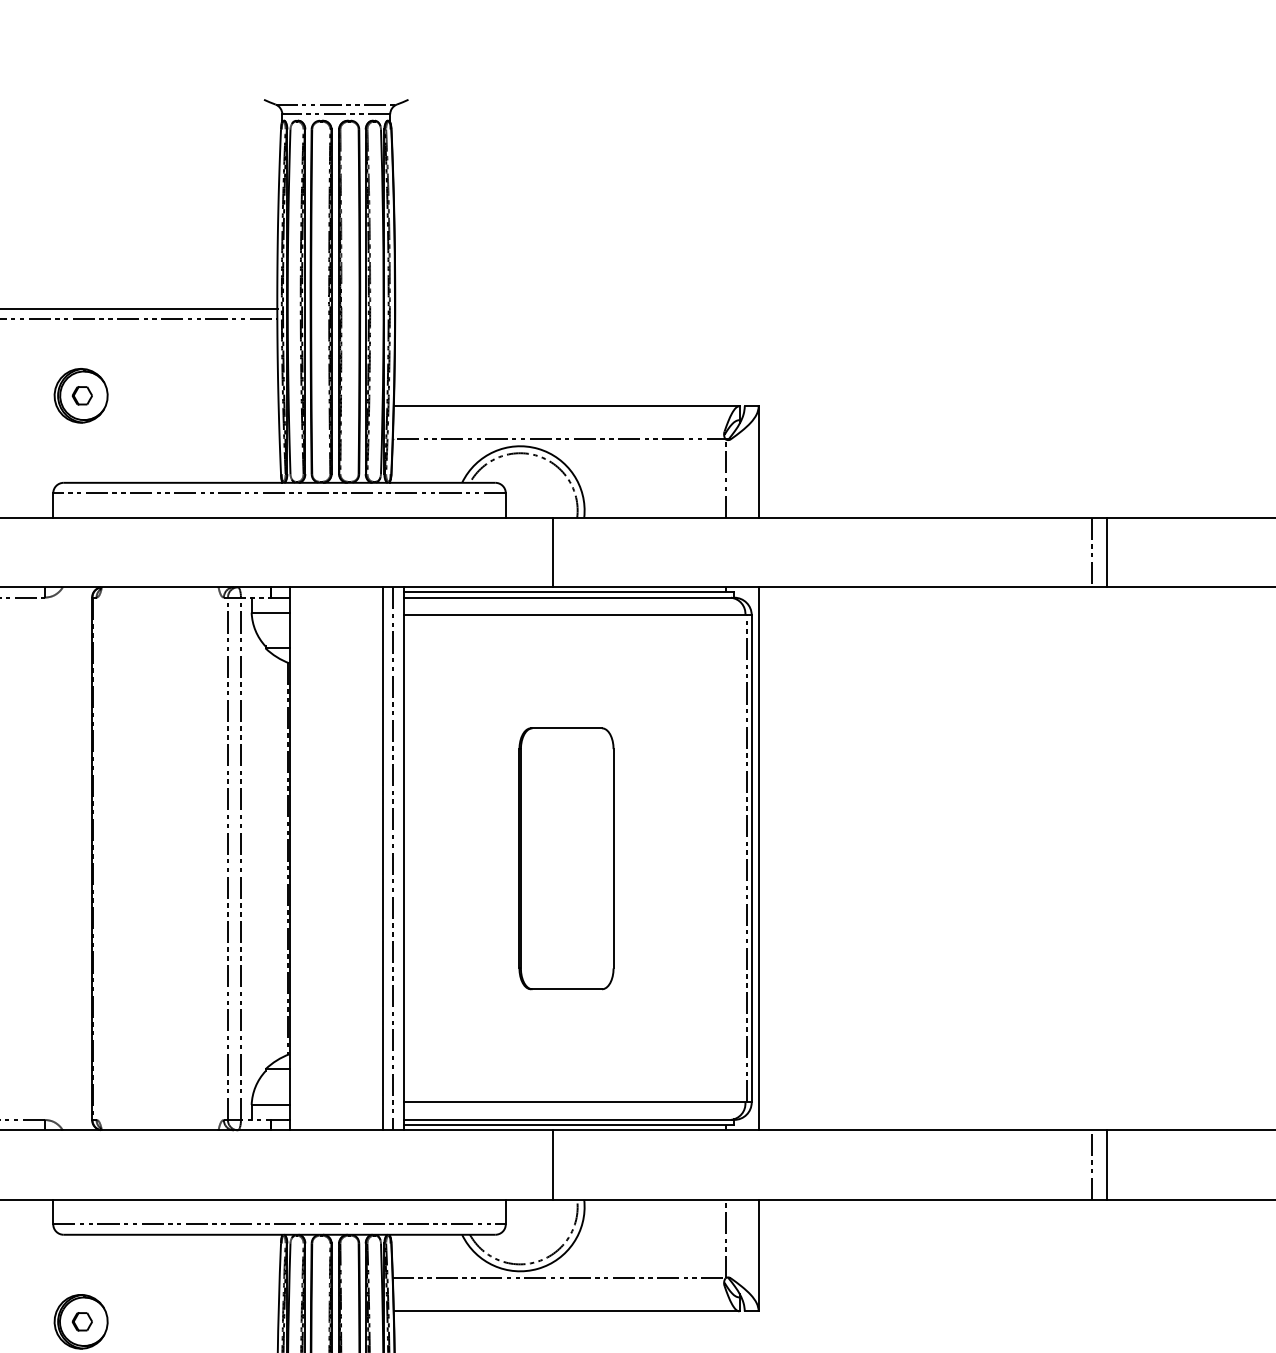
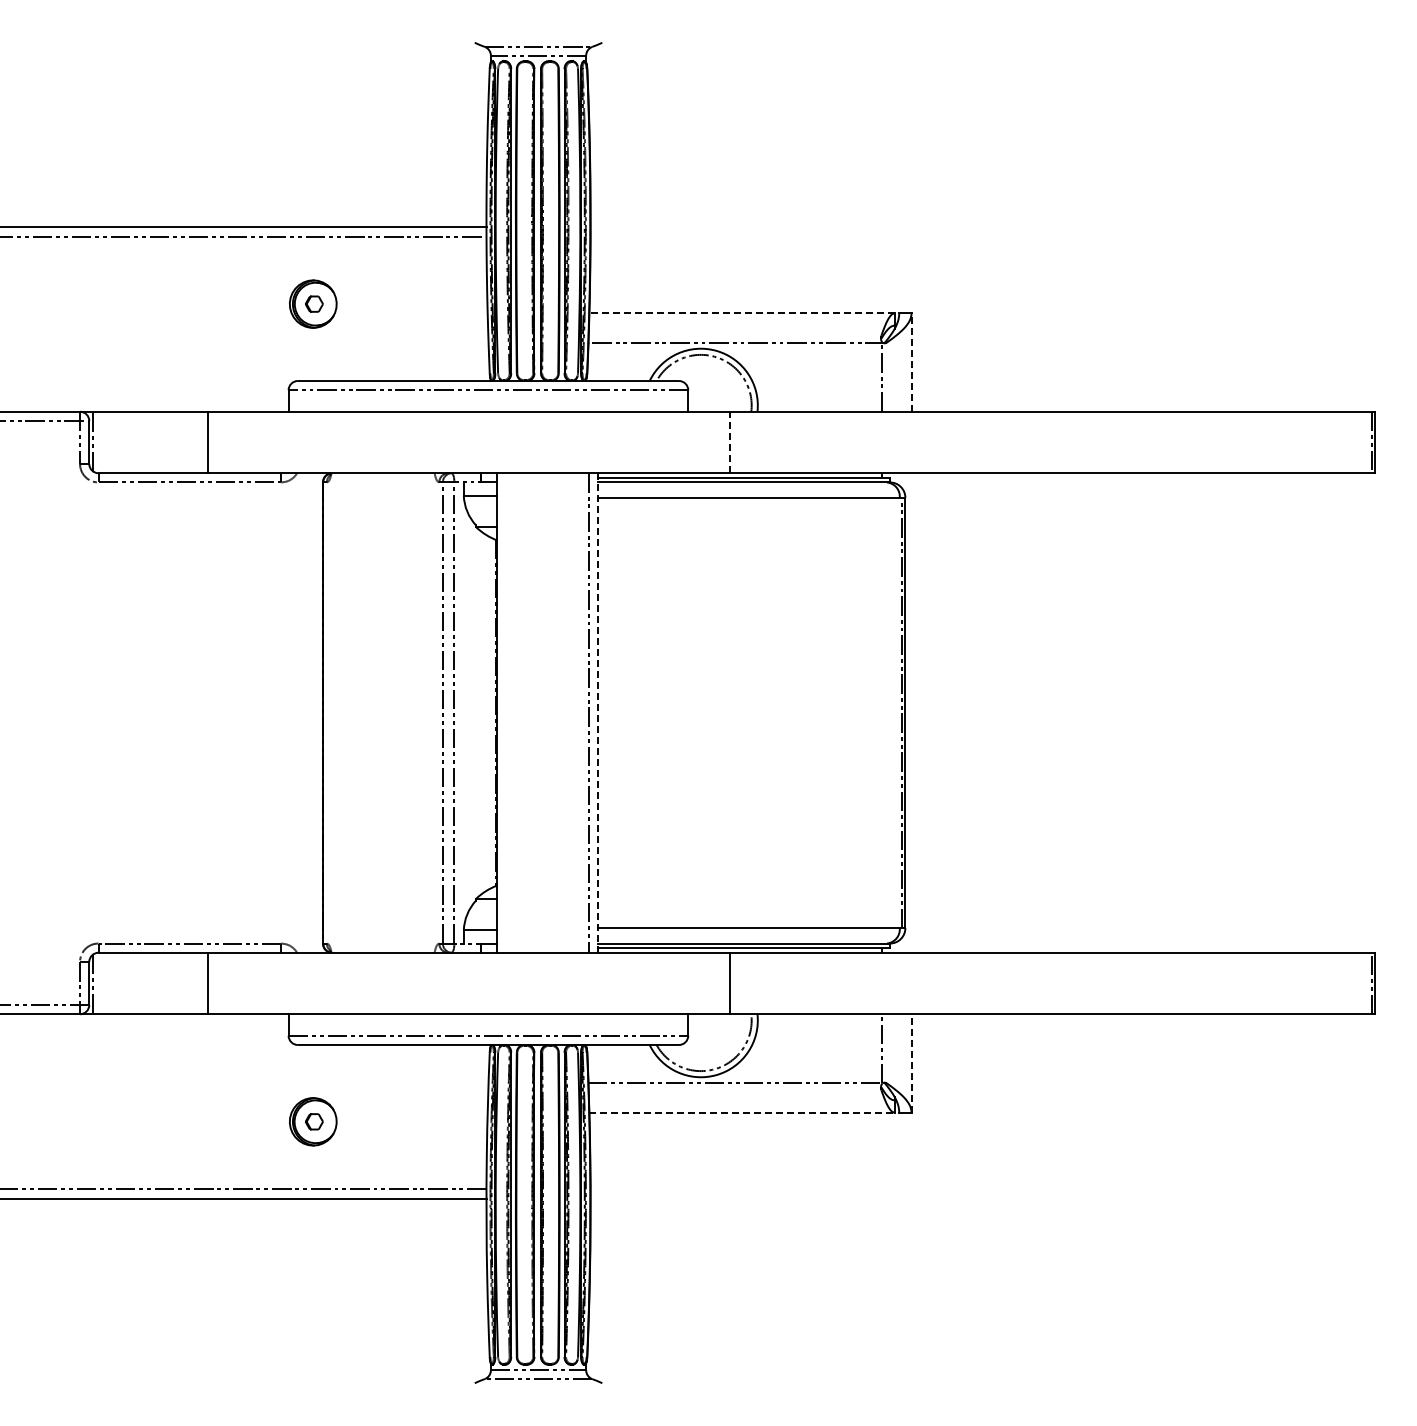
line: (566, 406) -> (741, 313), solid -> dashed
line: (758, 461) -> (911, 362), solid -> dashed
line: (553, 552) -> (730, 442), solid -> dashed
line: (1092, 552) -> (1206, 442), removed
line: (1107, 552) -> (1219, 442), removed
line: (382, 858) -> (579, 712), removed
line: (404, 858) -> (598, 712), solid -> dashed
part: (566, 858) -> (741, 712), removed
line: (758, 858) -> (911, 712), removed
line: (1092, 1165) -> (1206, 983), removed
line: (1107, 1165) -> (1219, 983), removed
line: (758, 1254) -> (911, 1062), solid -> dashed
line: (566, 1311) -> (741, 1112), solid -> dashed

